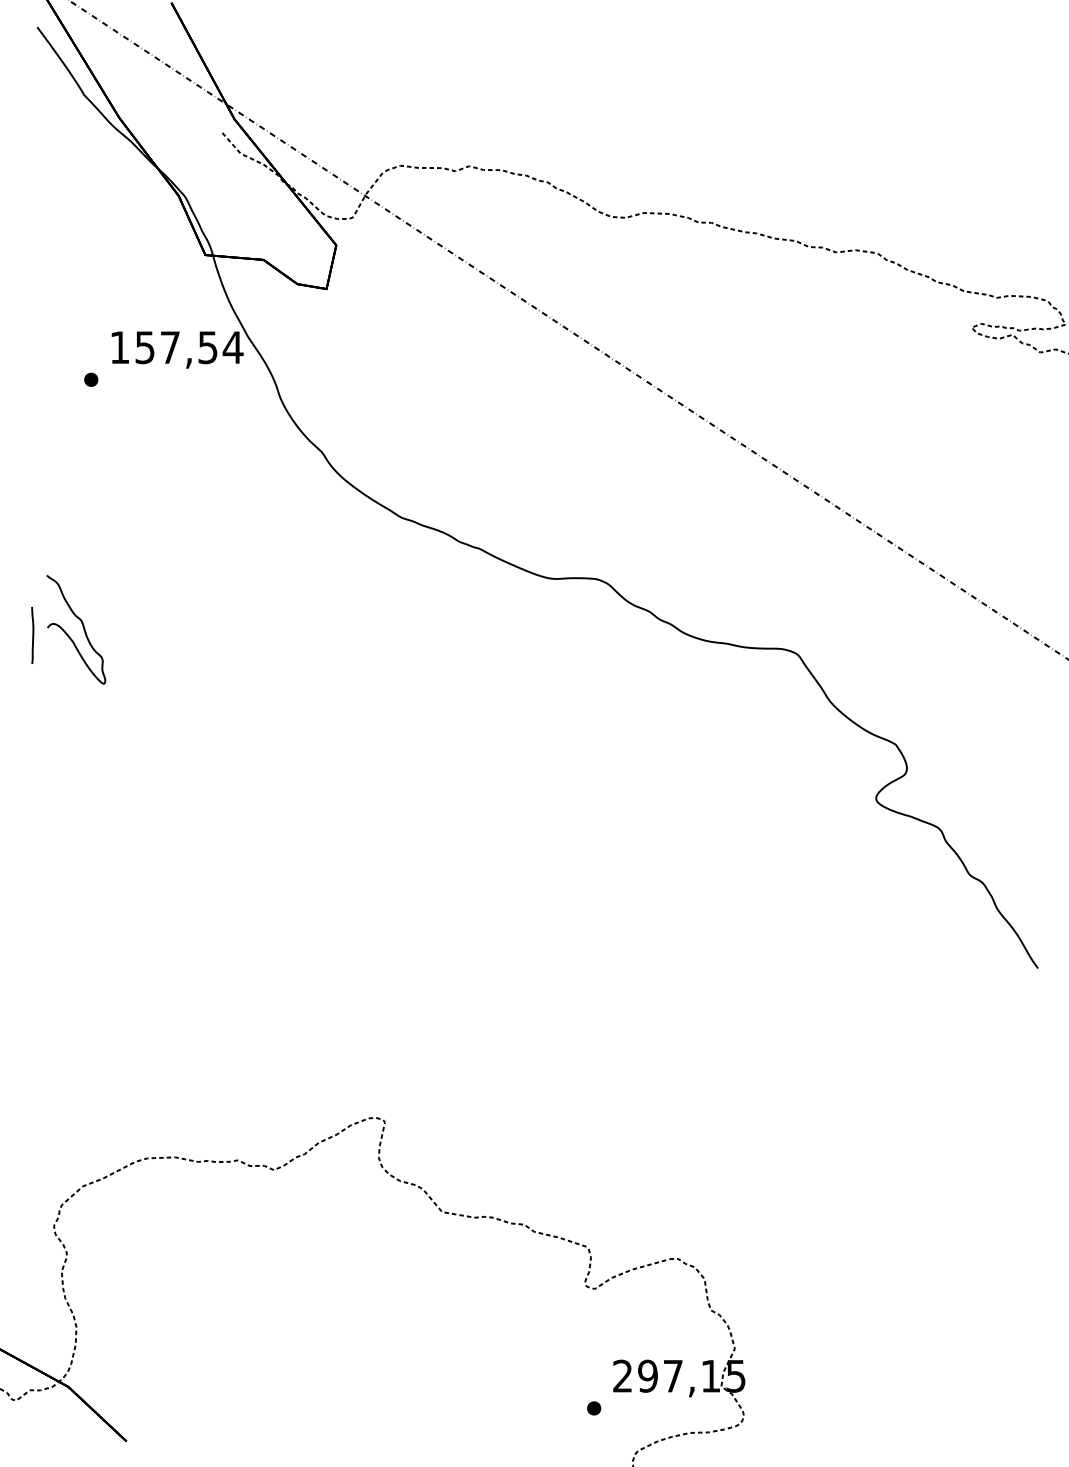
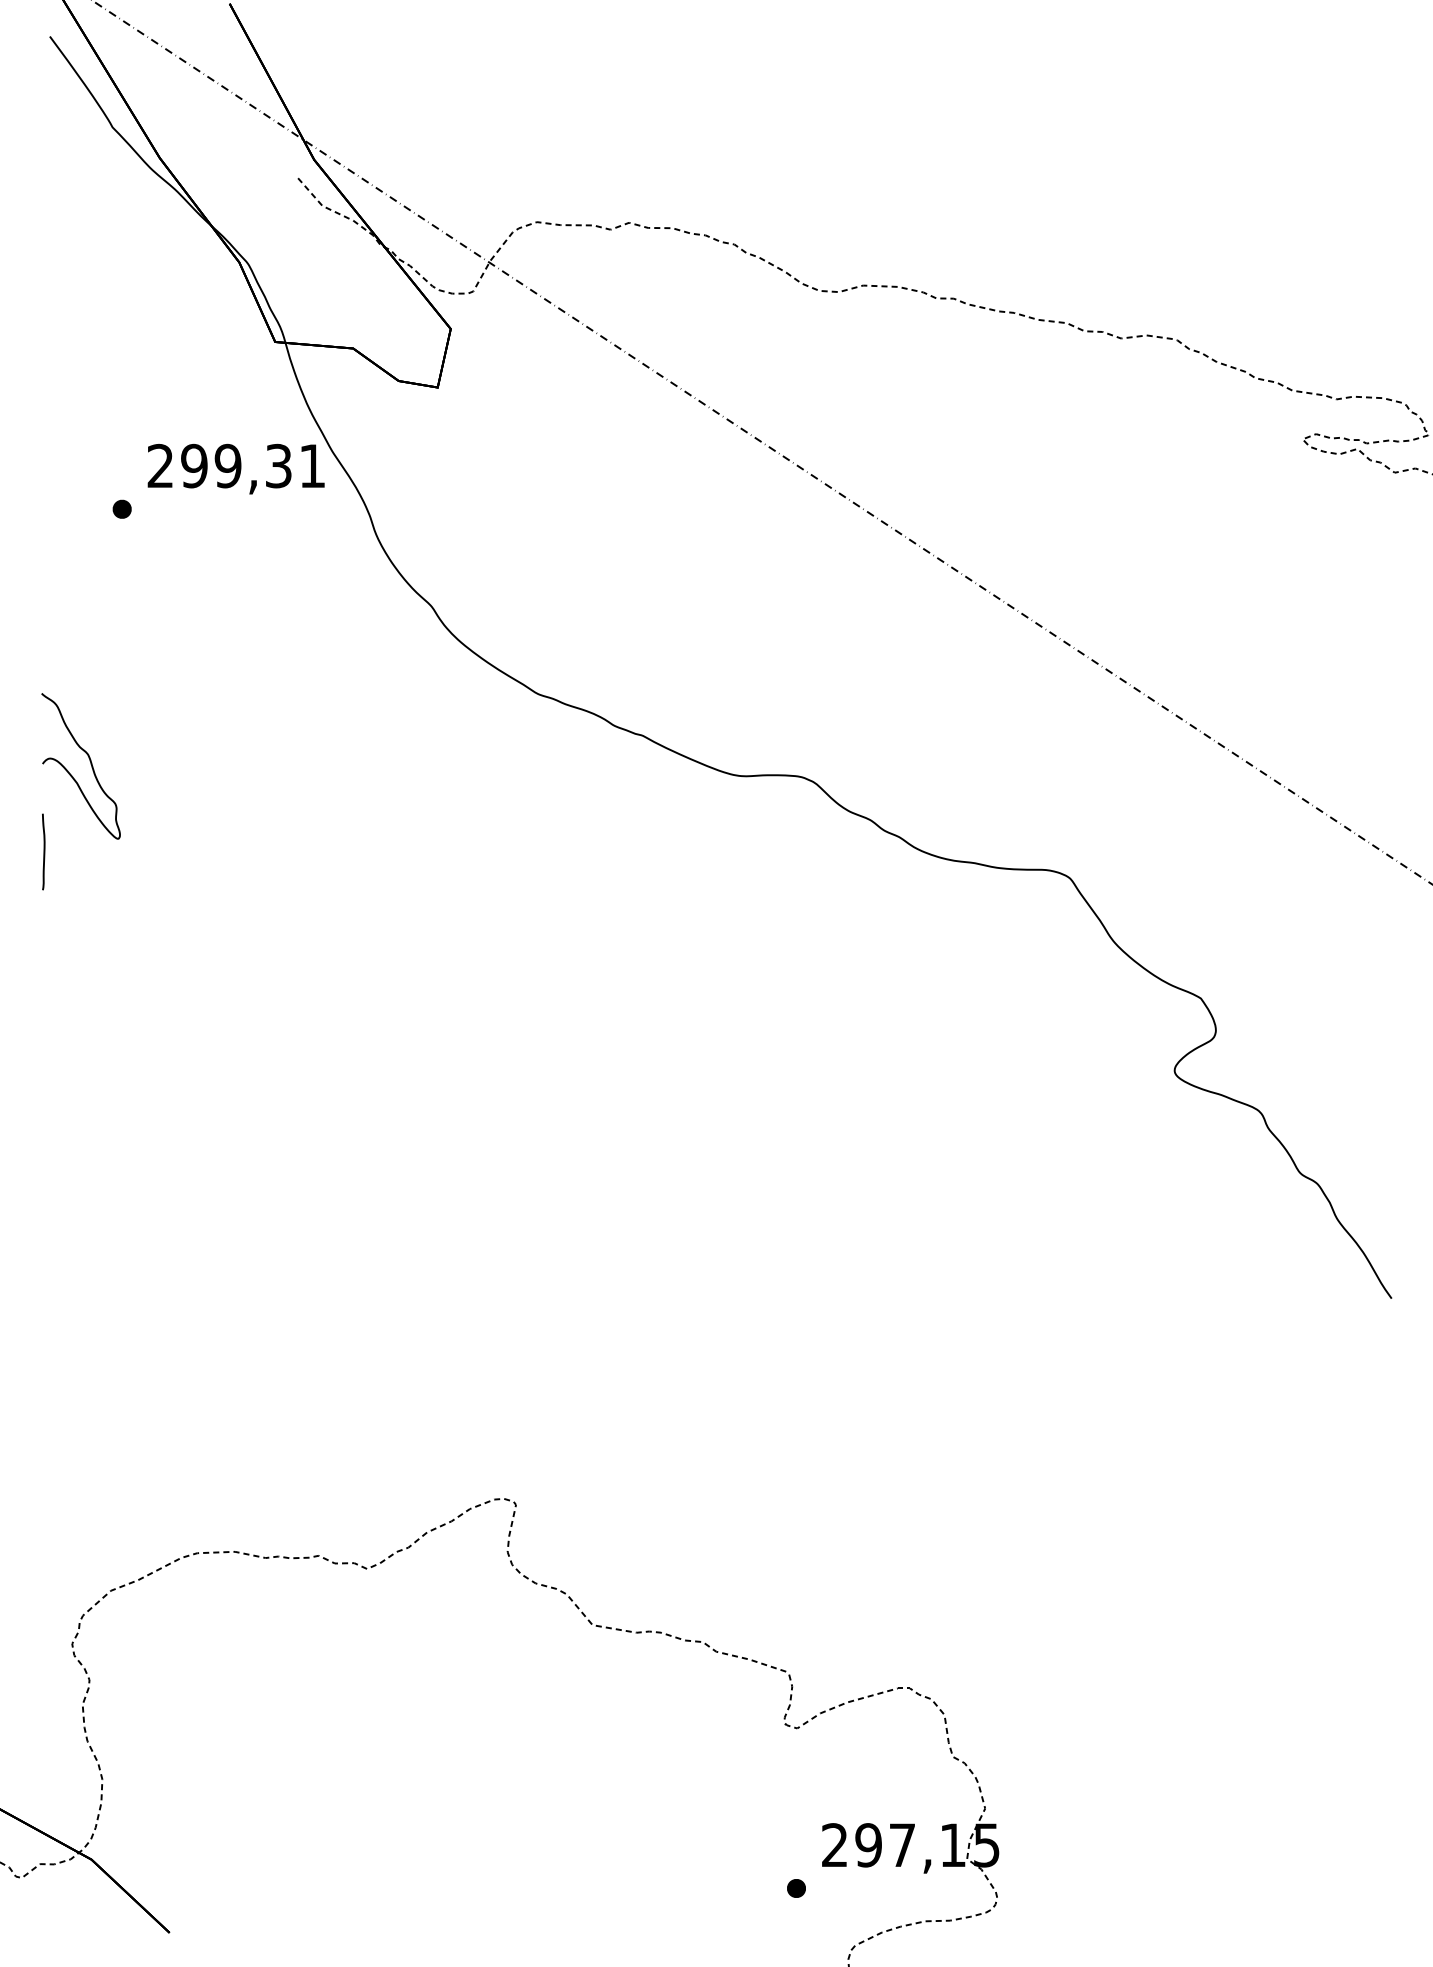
text: (176, 347) -> (236, 465), 157,54 -> 299,31
curve: (83, 628) -> (90, 764), moved

